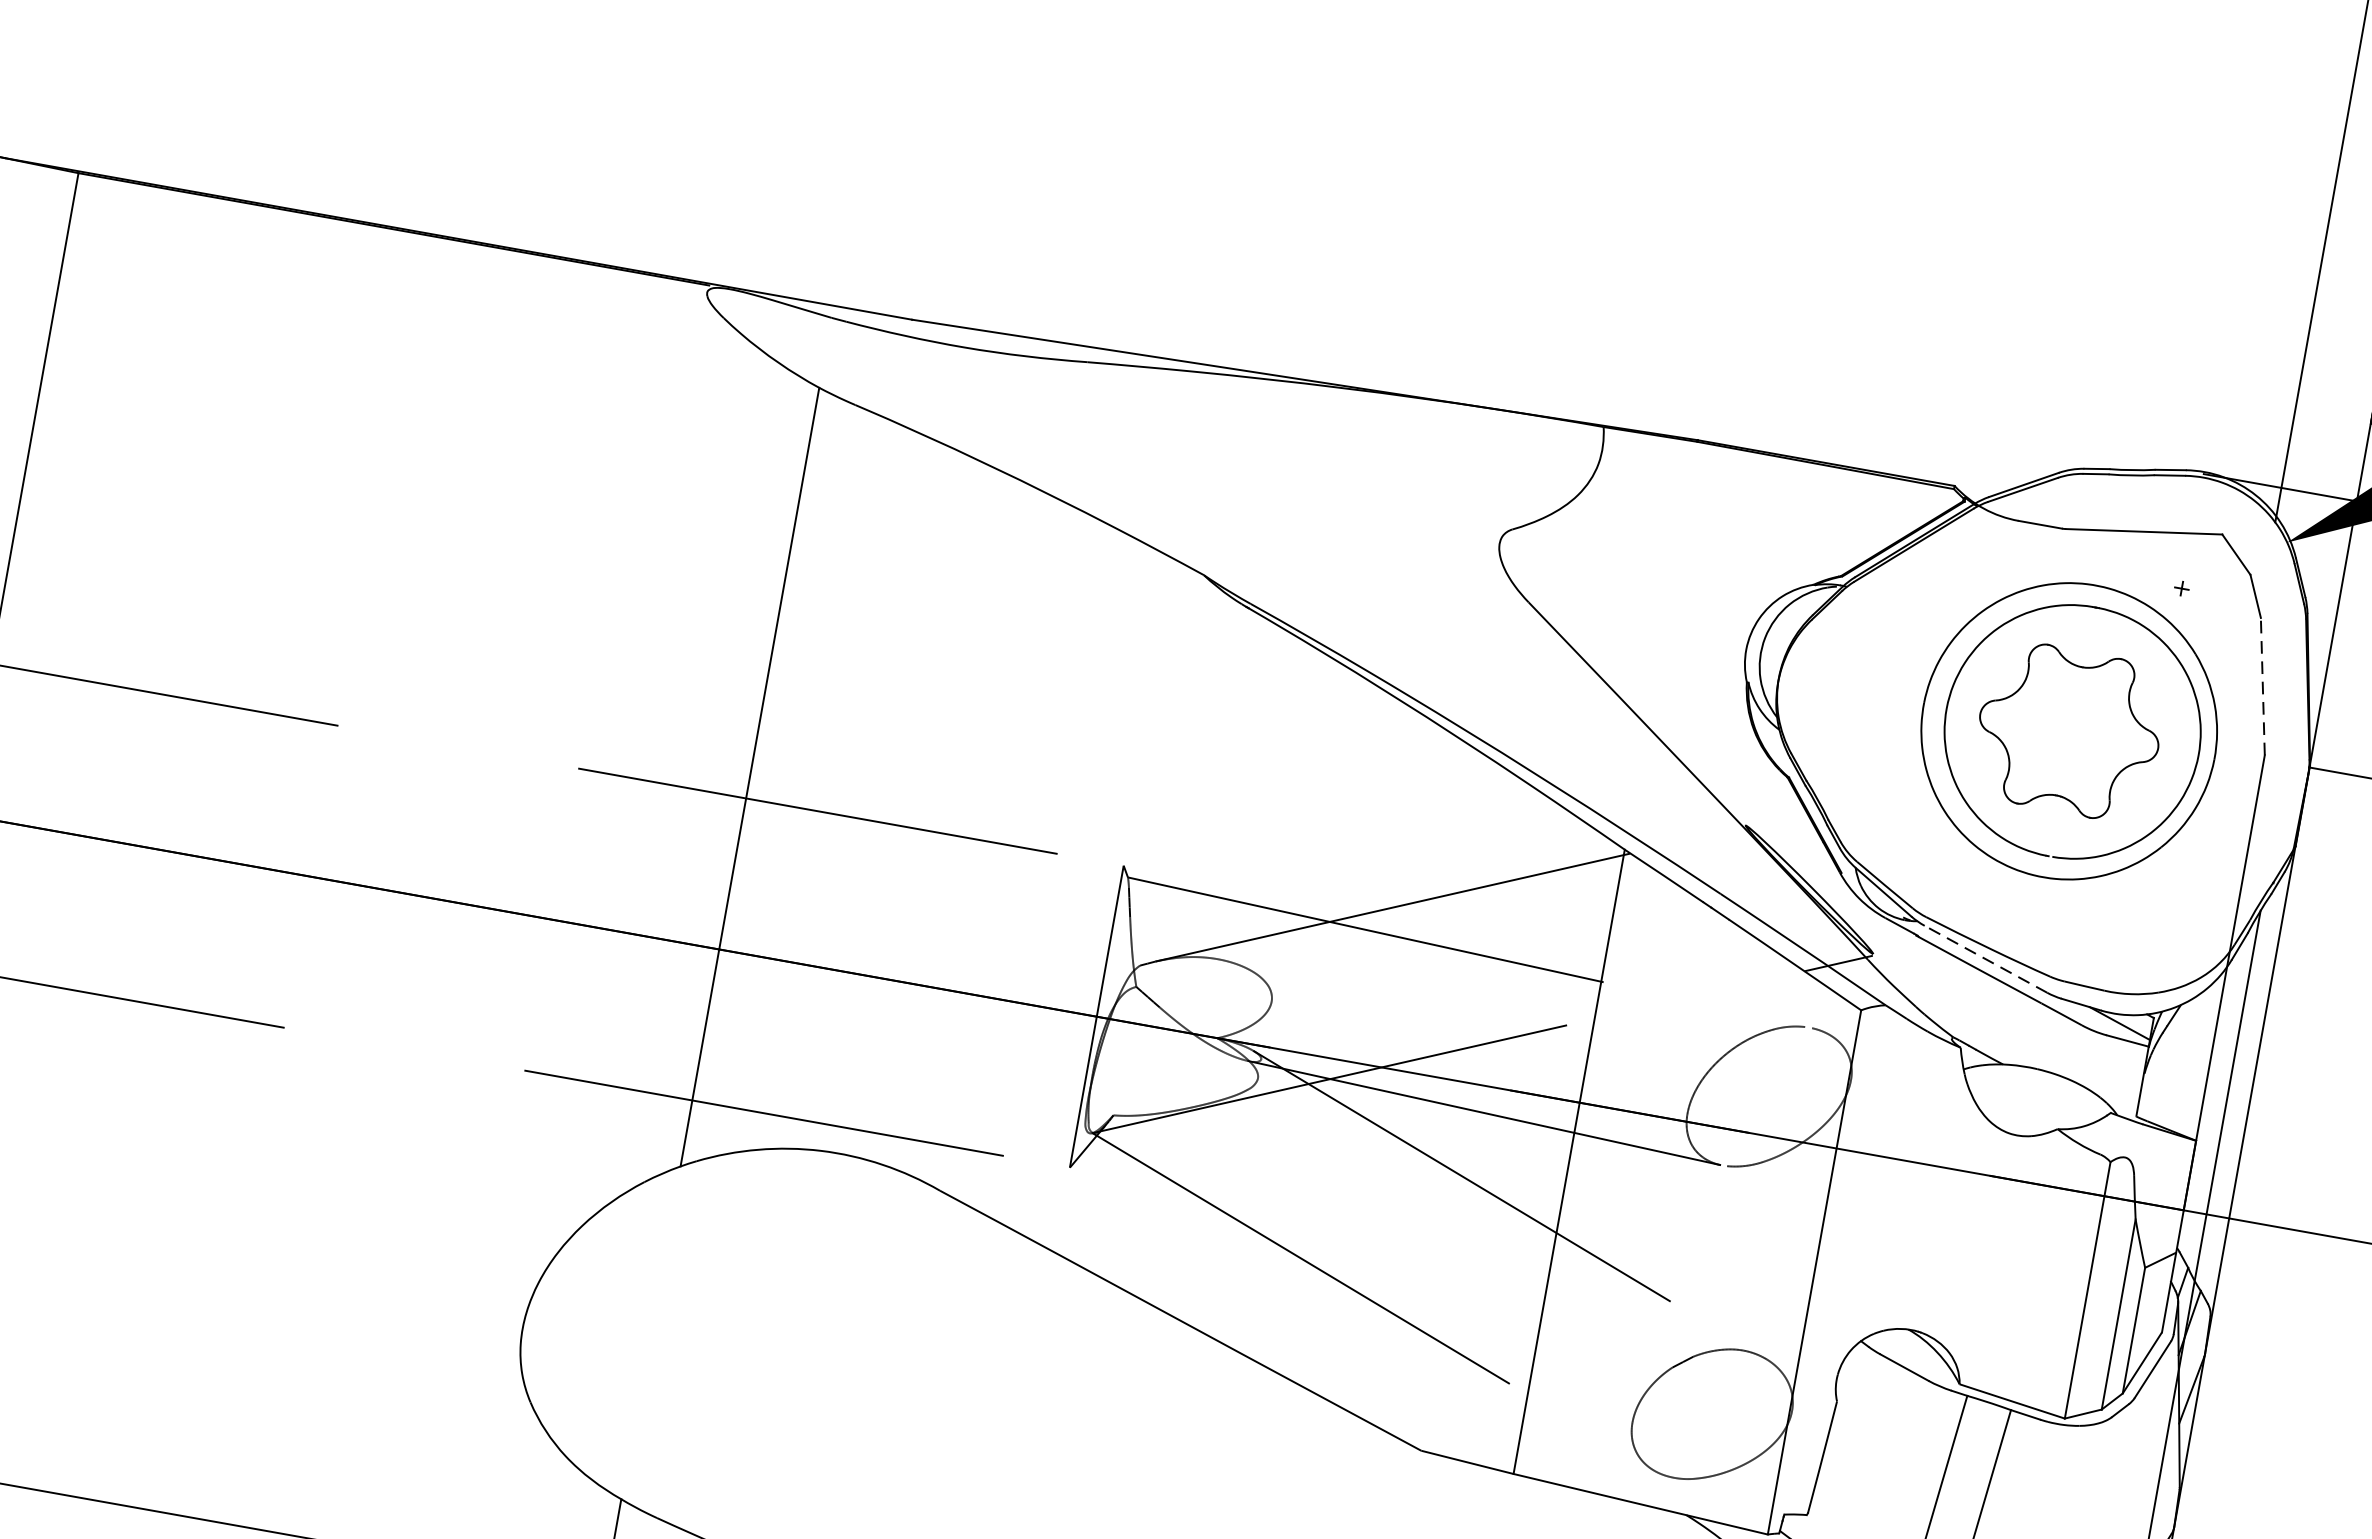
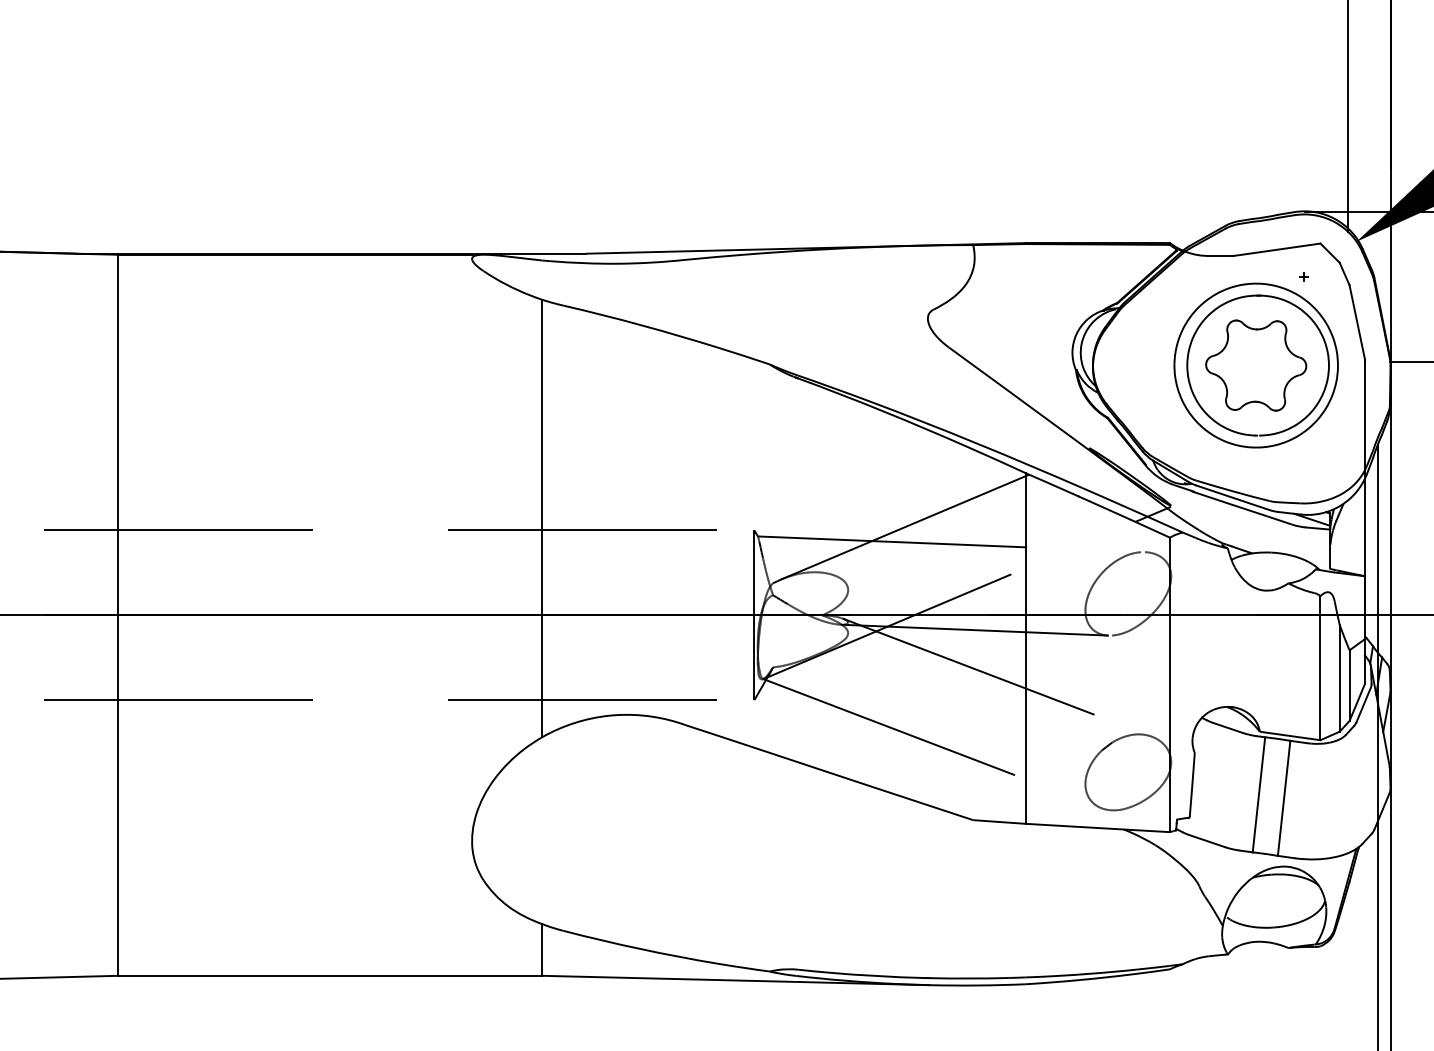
line: (2263, 686) -> (1357, 322), dashed -> solid
line: (1985, 958) -> (1232, 497), dashed -> solid

